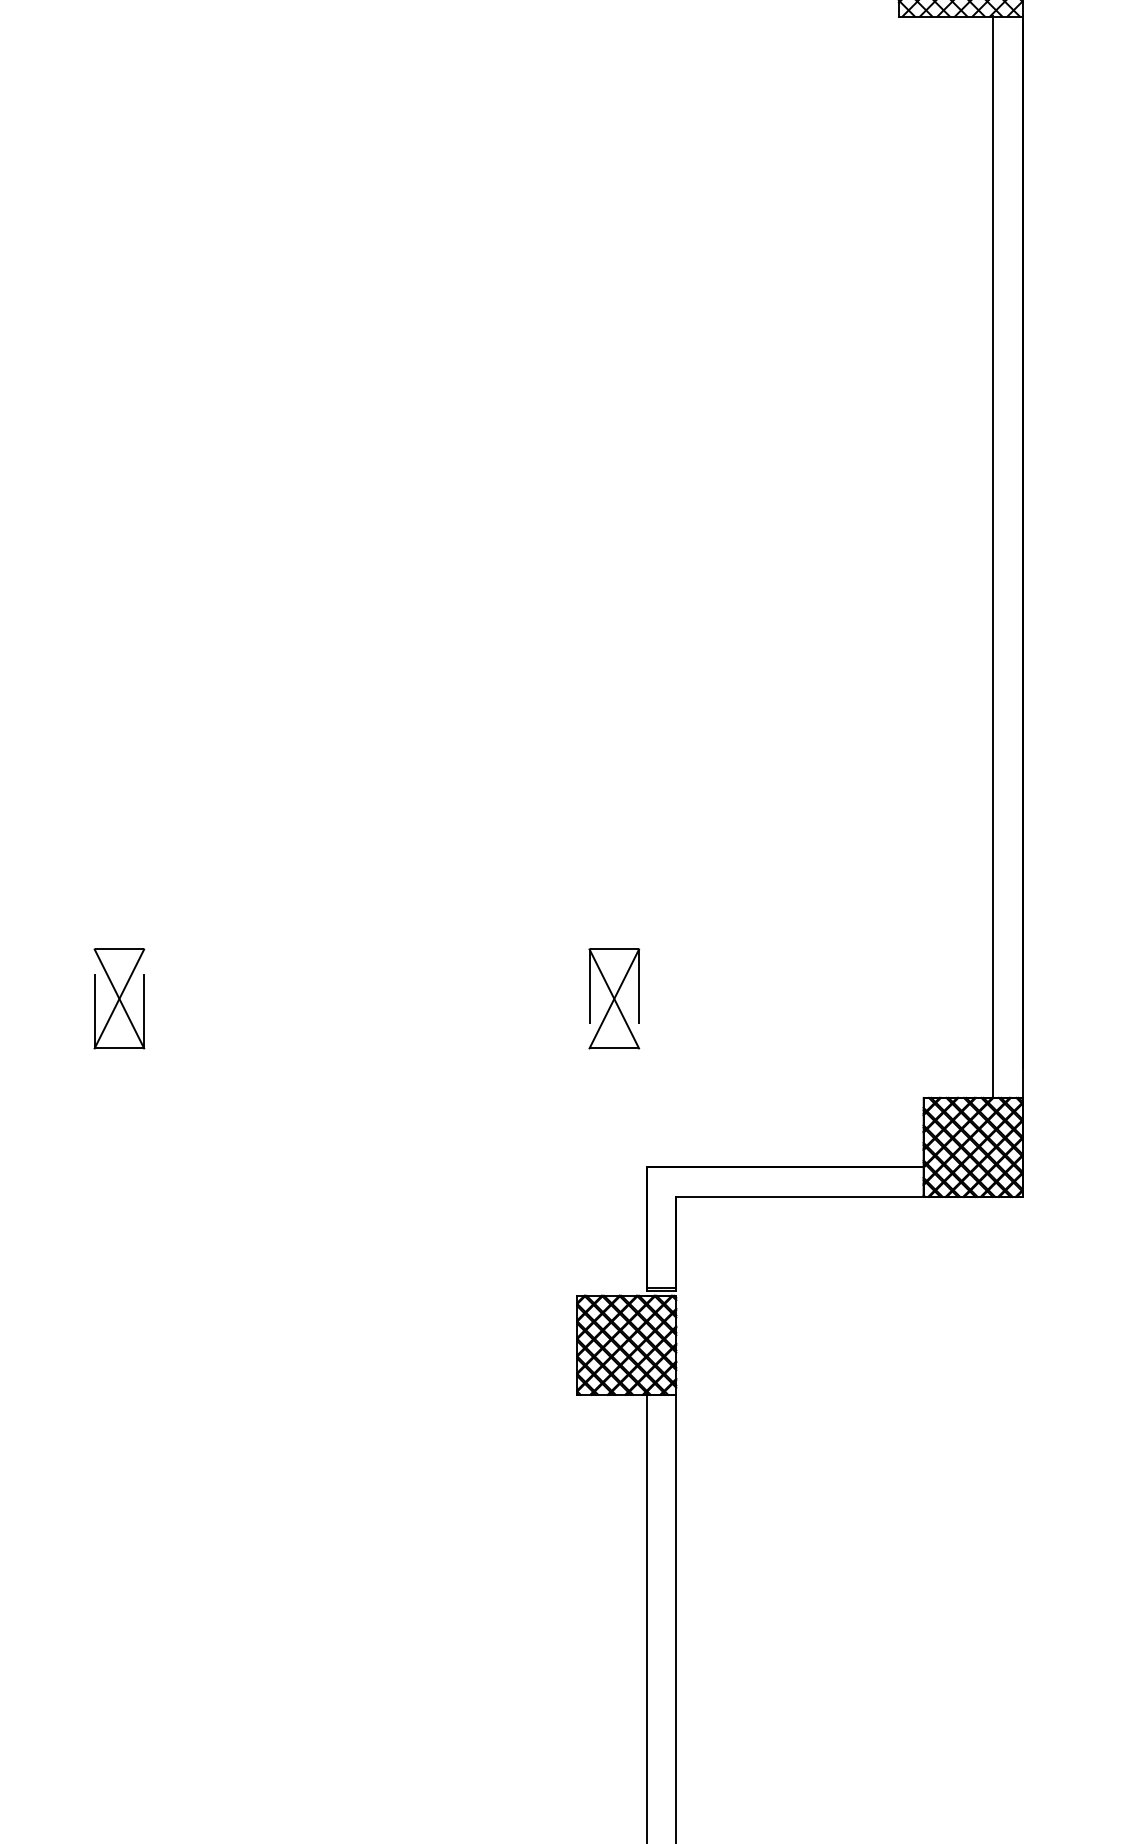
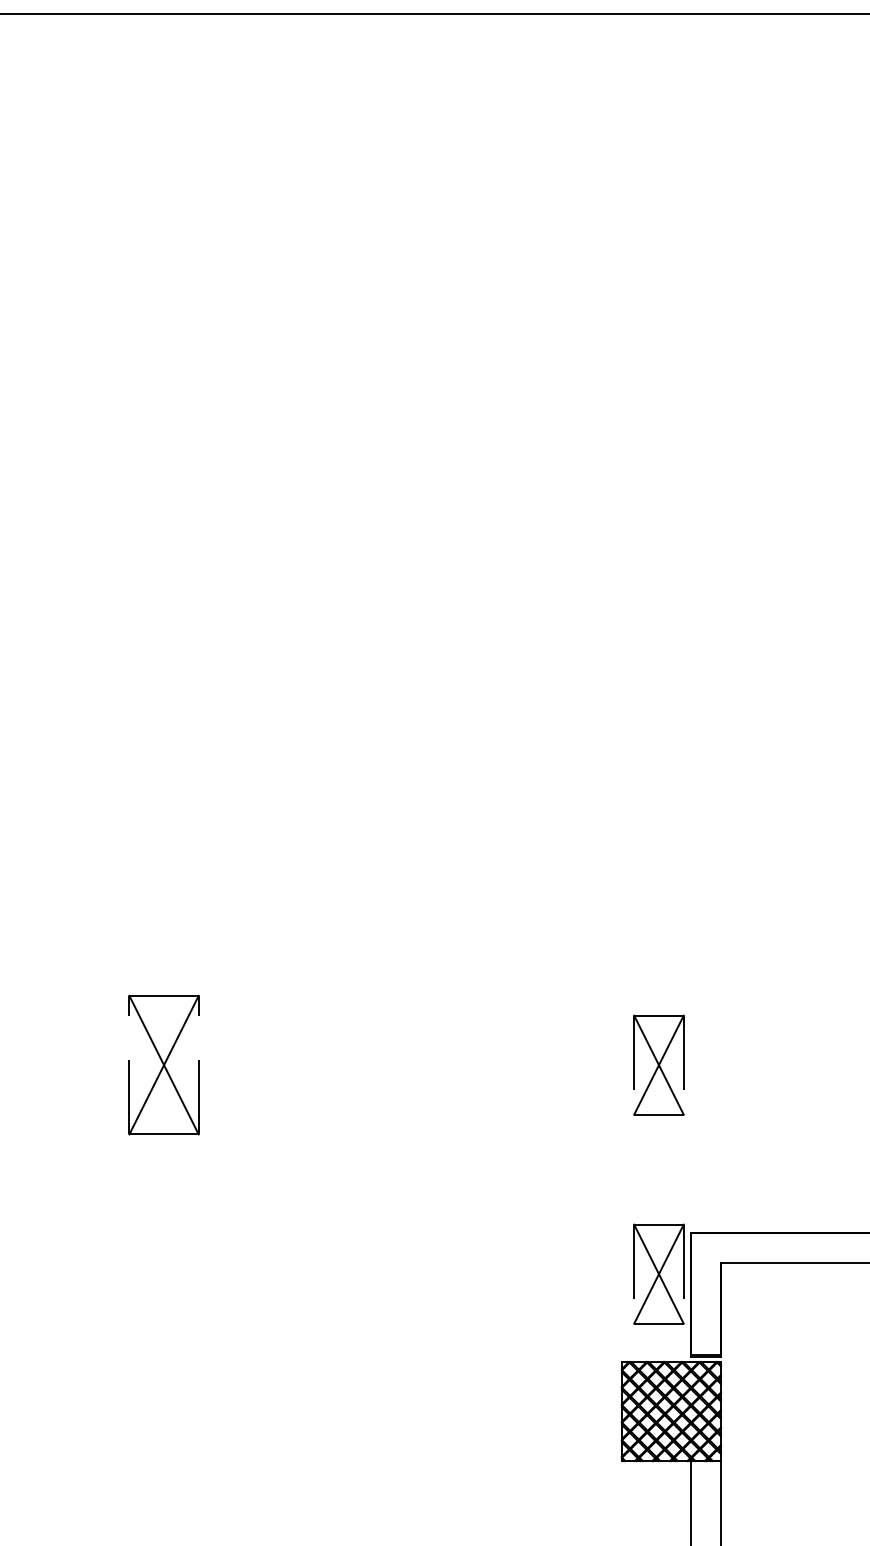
part: (119, 998) -> (164, 1064), size x1.4
part: (614, 1207) -> (659, 1273), added

